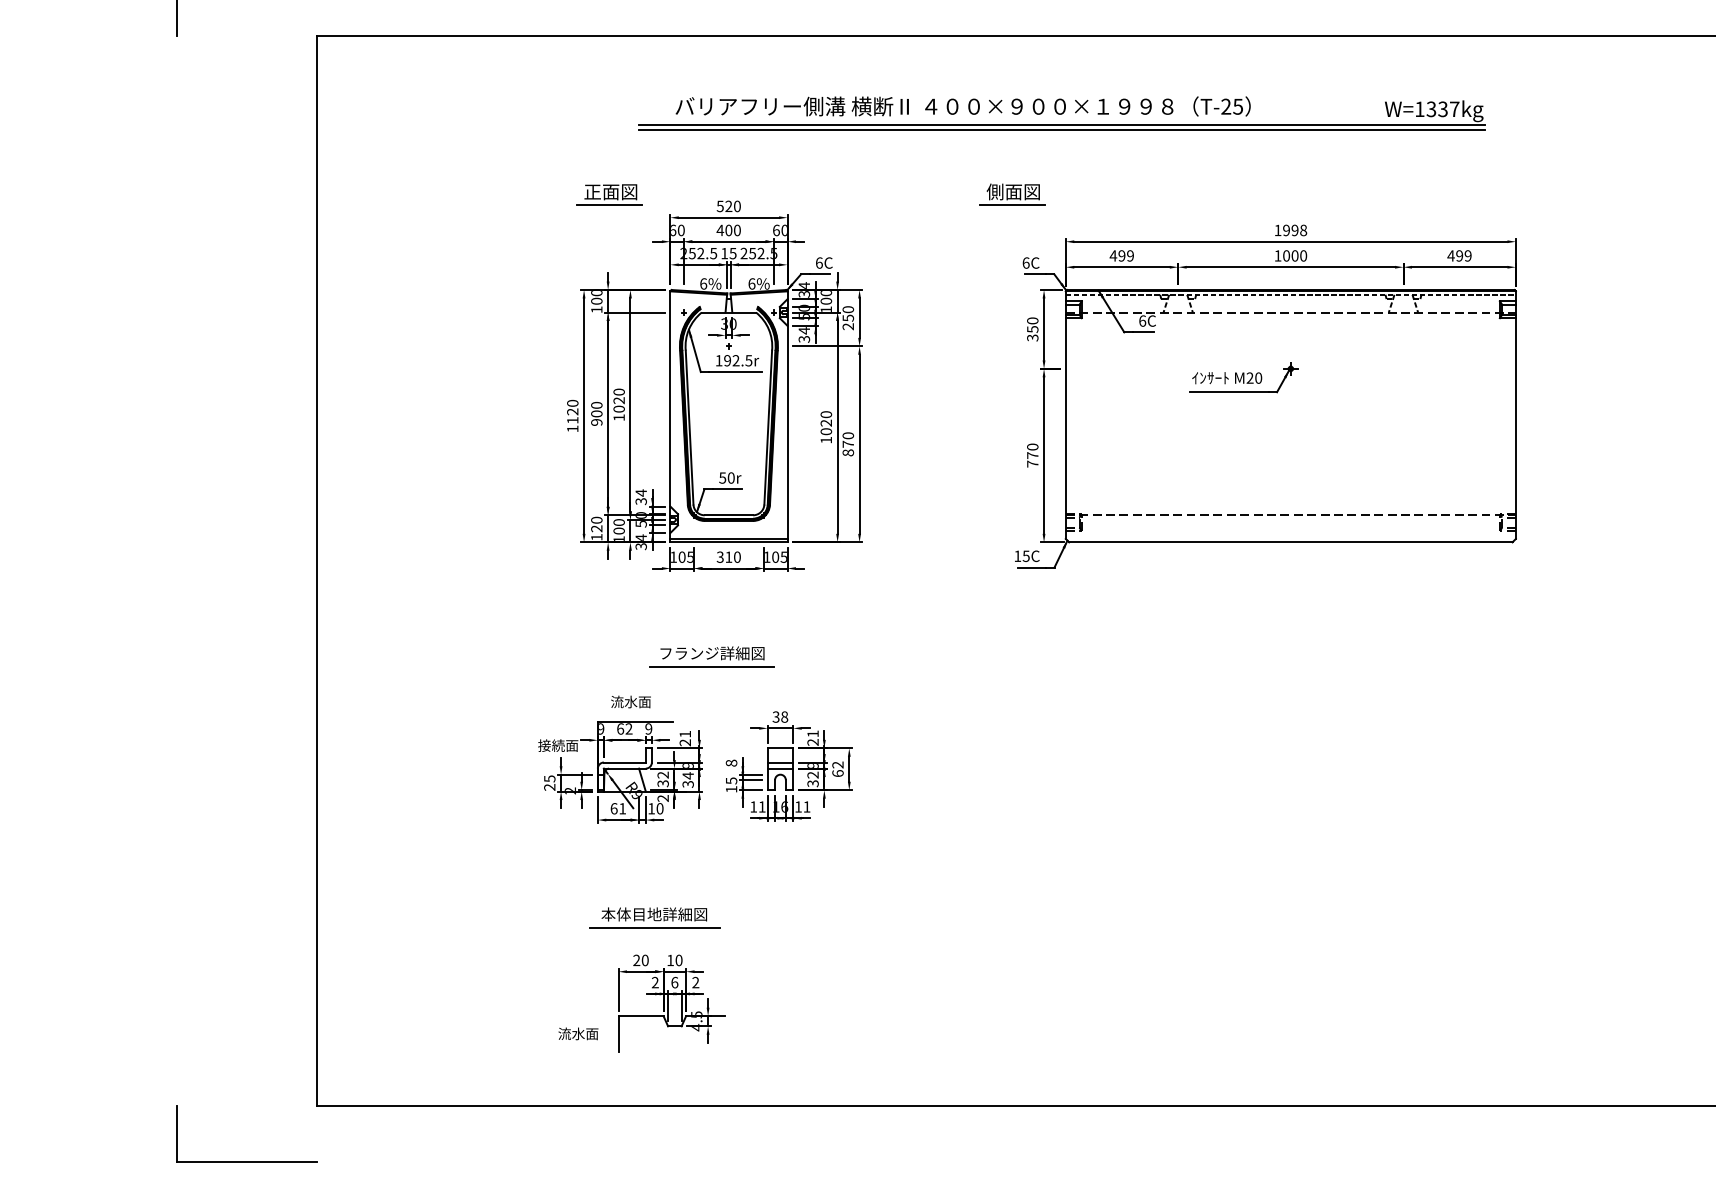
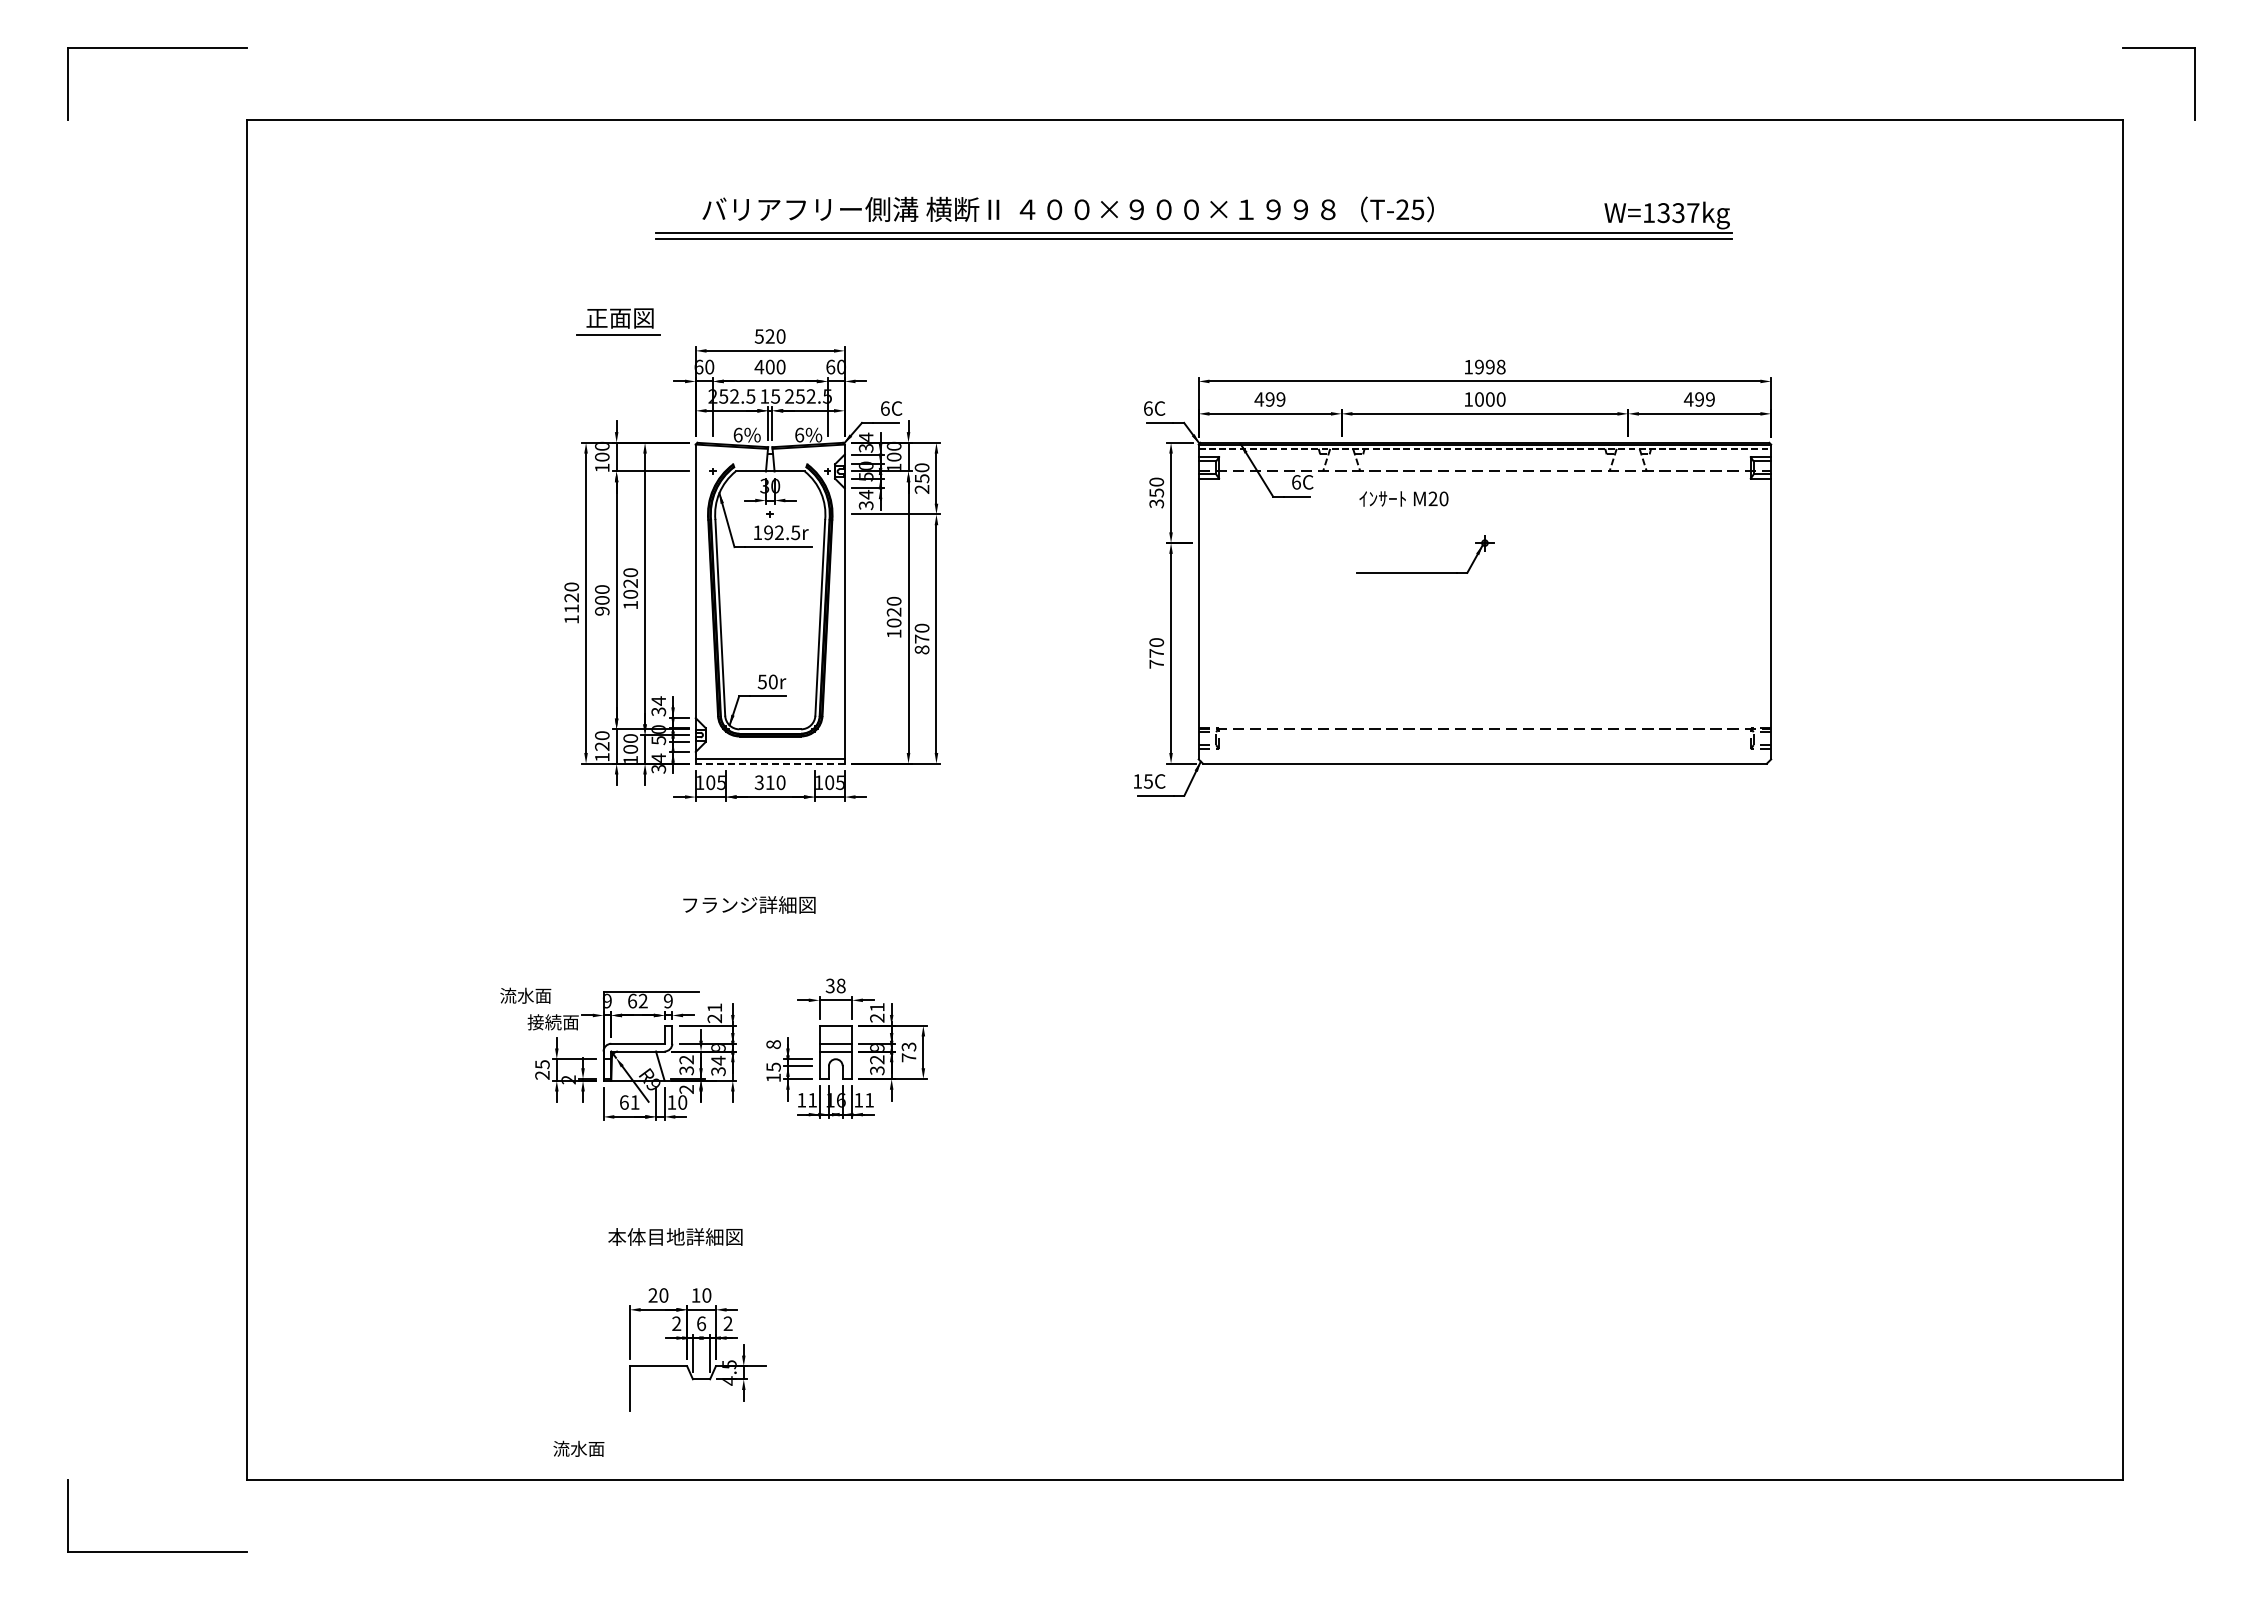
part: (1012, 194) -> (1130, 321), removed
text: (1226, 377) -> (1403, 498), moved
line: (728, 542) -> (769, 763), solid -> dashed
line: (711, 666) -> (748, 921), removed
text: (630, 701) -> (525, 995), moved
text: (837, 769) -> (908, 1052), 62 -> 73
line: (655, 927) -> (676, 1253), removed
text: (578, 1033) -> (578, 1448), moved

